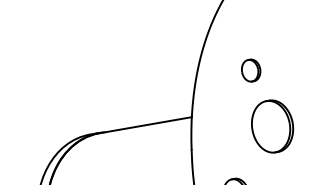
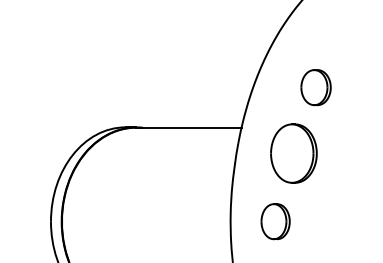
part: (250, 70) -> (315, 87), size x1.43
part: (272, 126) -> (293, 153), moved

